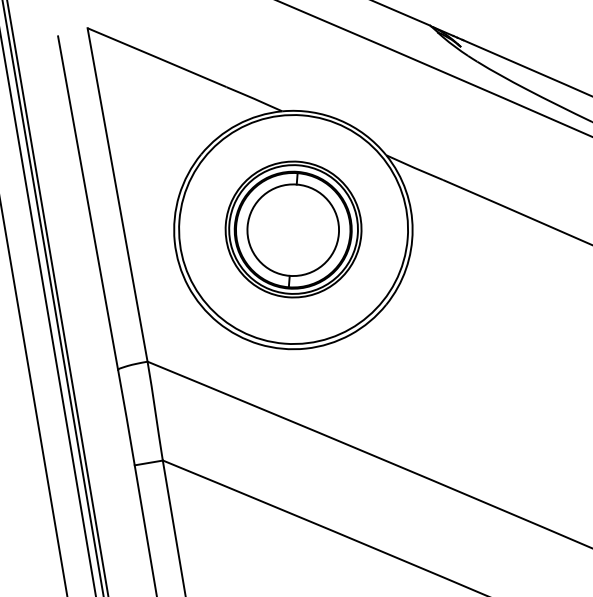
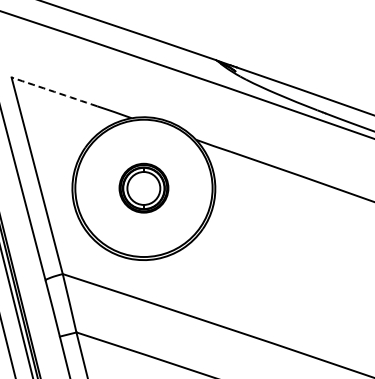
arc: (157, 56) -> (54, 91), solid -> dashed
part: (292, 228) -> (143, 187), size x0.6

